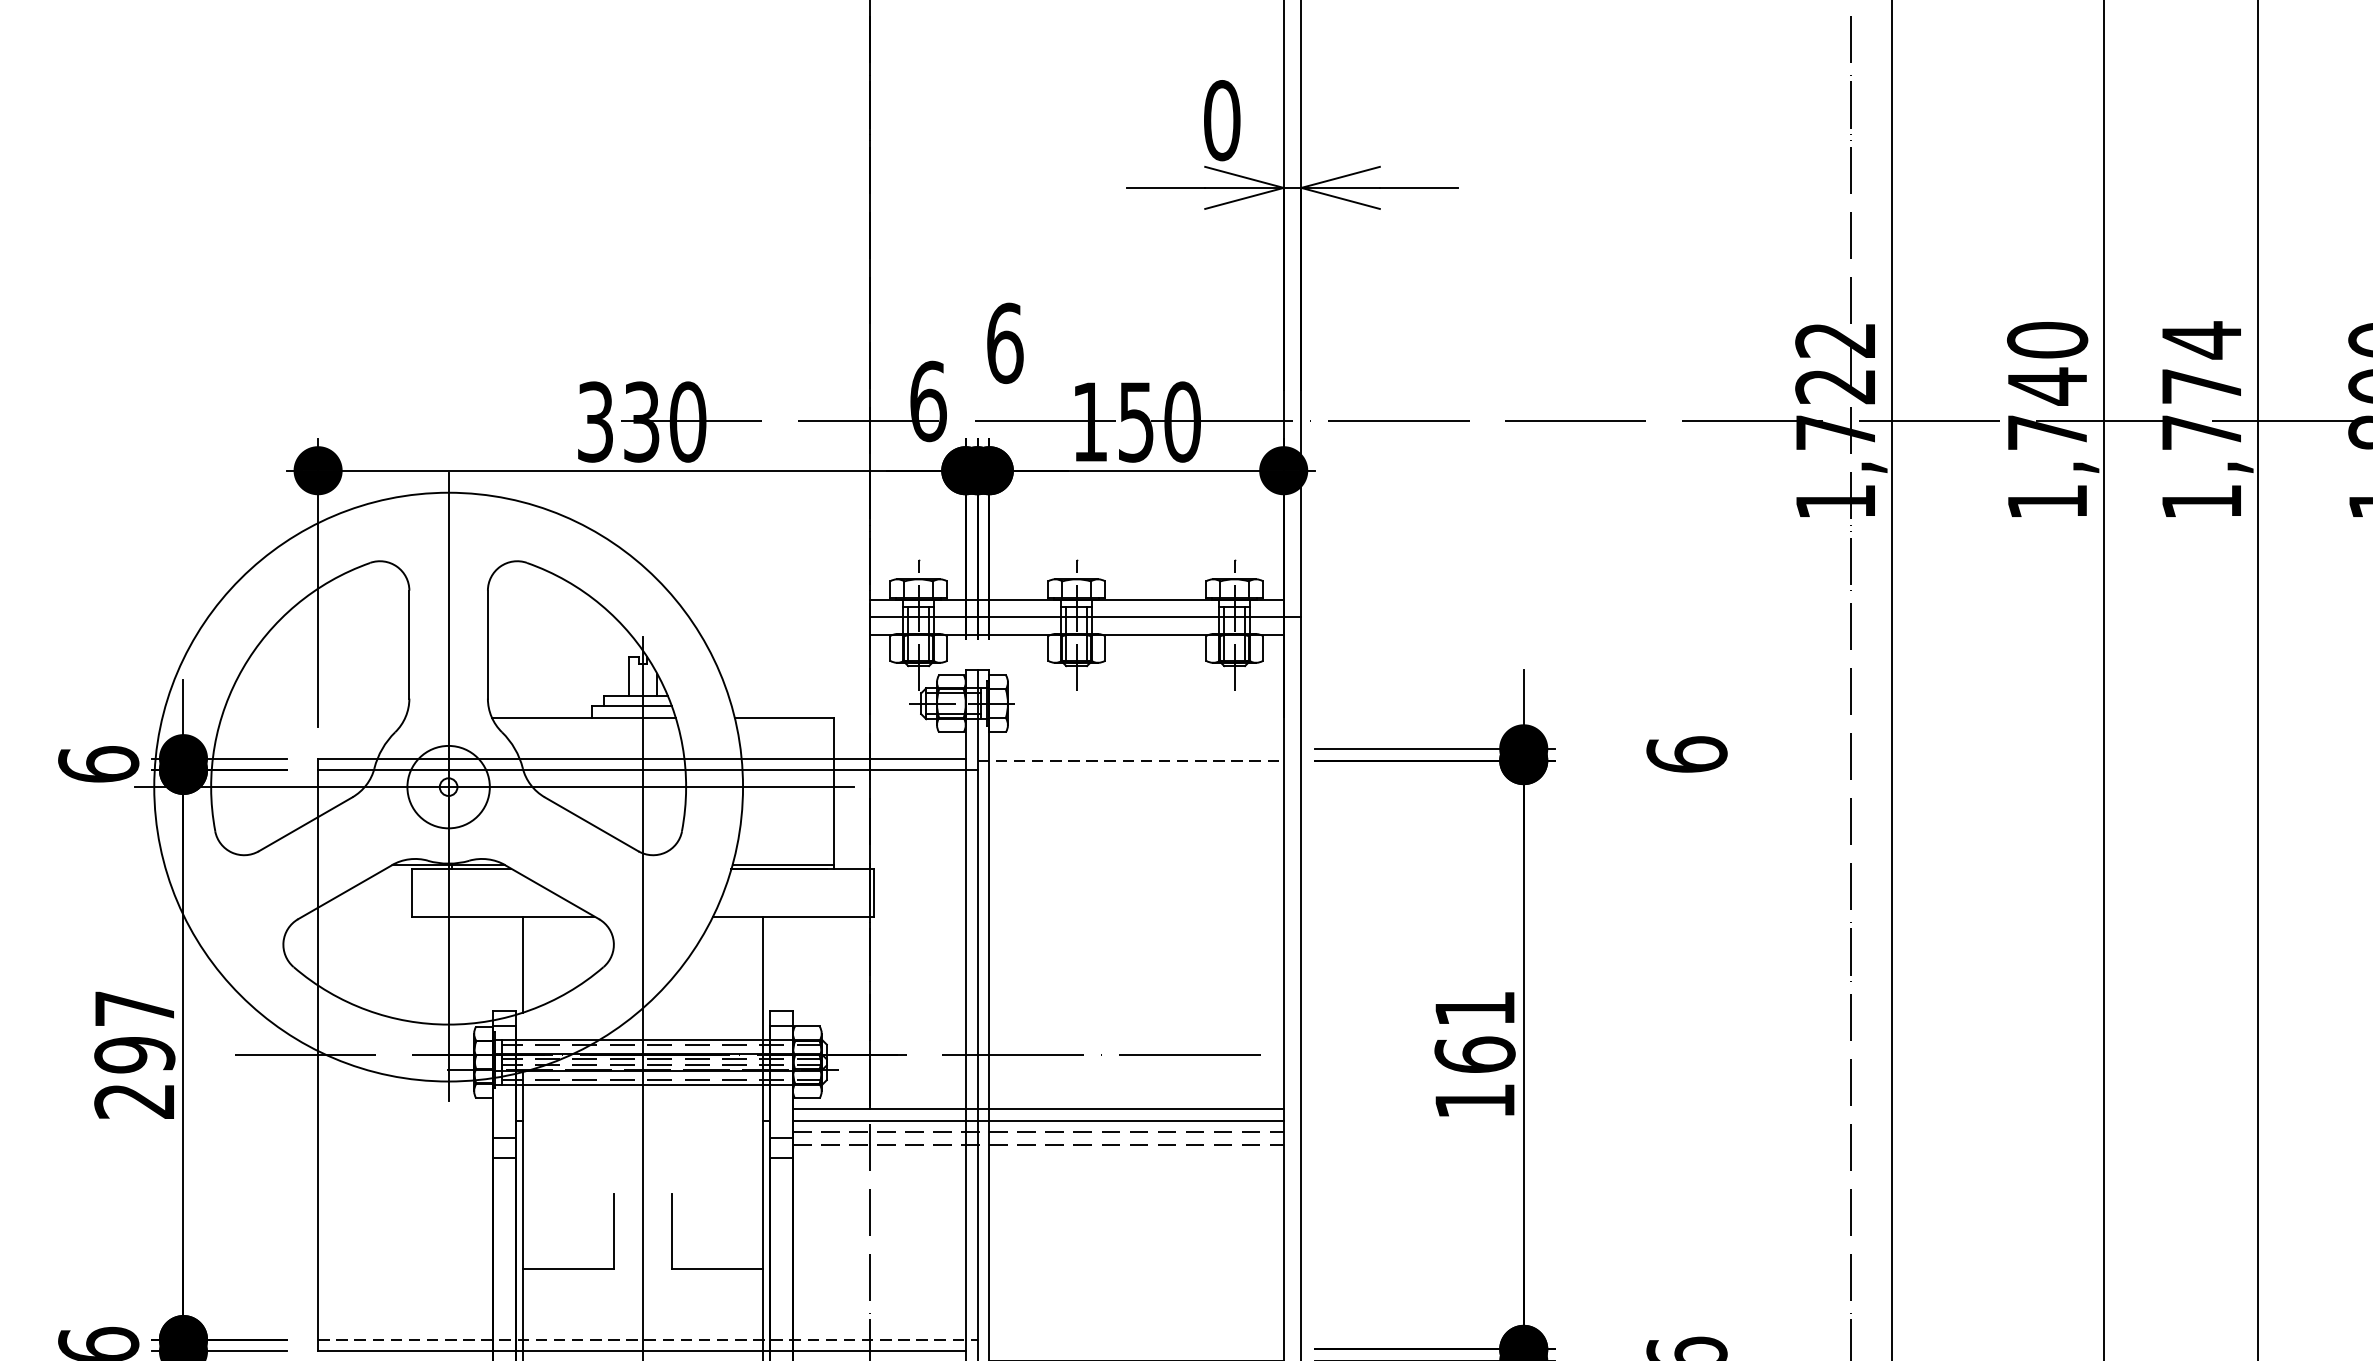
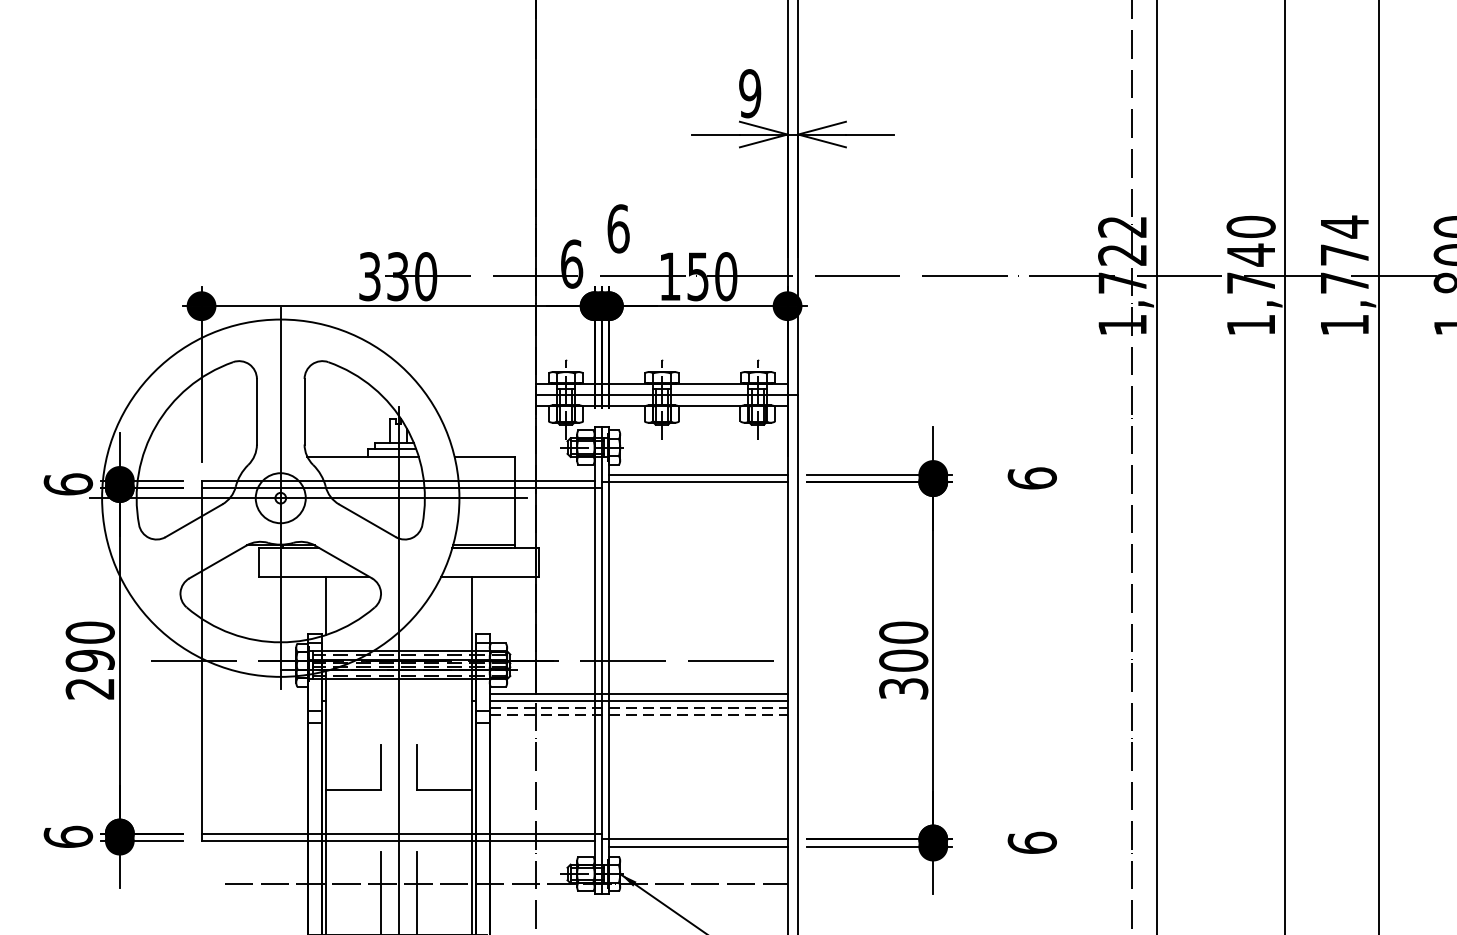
text: (1222, 120) -> (750, 93), 0 -> 9
line: (1135, 749) -> (697, 475), added
line: (1130, 761) -> (694, 482), dashed -> solid
text: (133, 1008) -> (89, 632), 297 -> 290
text: (1474, 1054) -> (903, 660), 161 -> 300
line: (649, 1339) -> (402, 833), dashed -> solid
line: (1130, 1349) -> (694, 839), added

